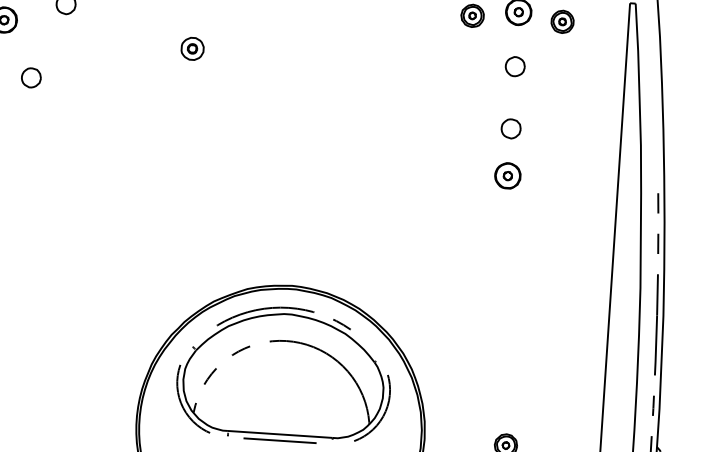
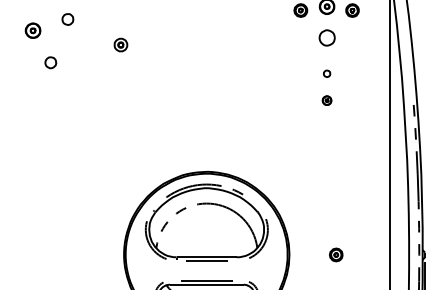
part: (191, 47) -> (120, 44), moved
part: (514, 65) -> (326, 37), size x1.4
part: (510, 128) -> (326, 73), size x0.6
part: (506, 175) -> (326, 100), size x0.6

